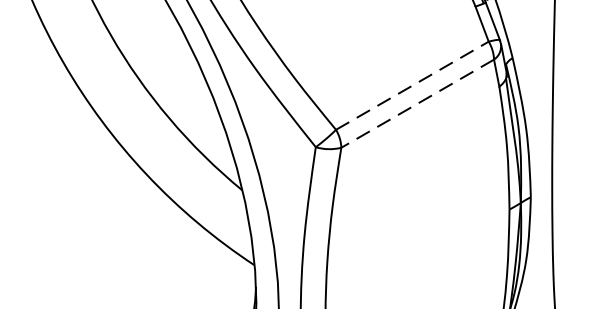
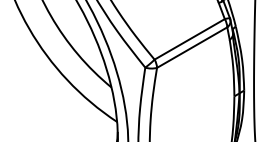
line: (411, 86) -> (189, 39), dashed -> solid
line: (418, 103) -> (192, 47), dashed -> solid

